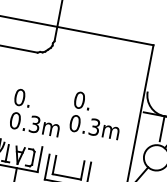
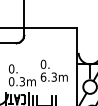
text: (75, 122) -> (43, 76), 0.3m -> 6.3m

